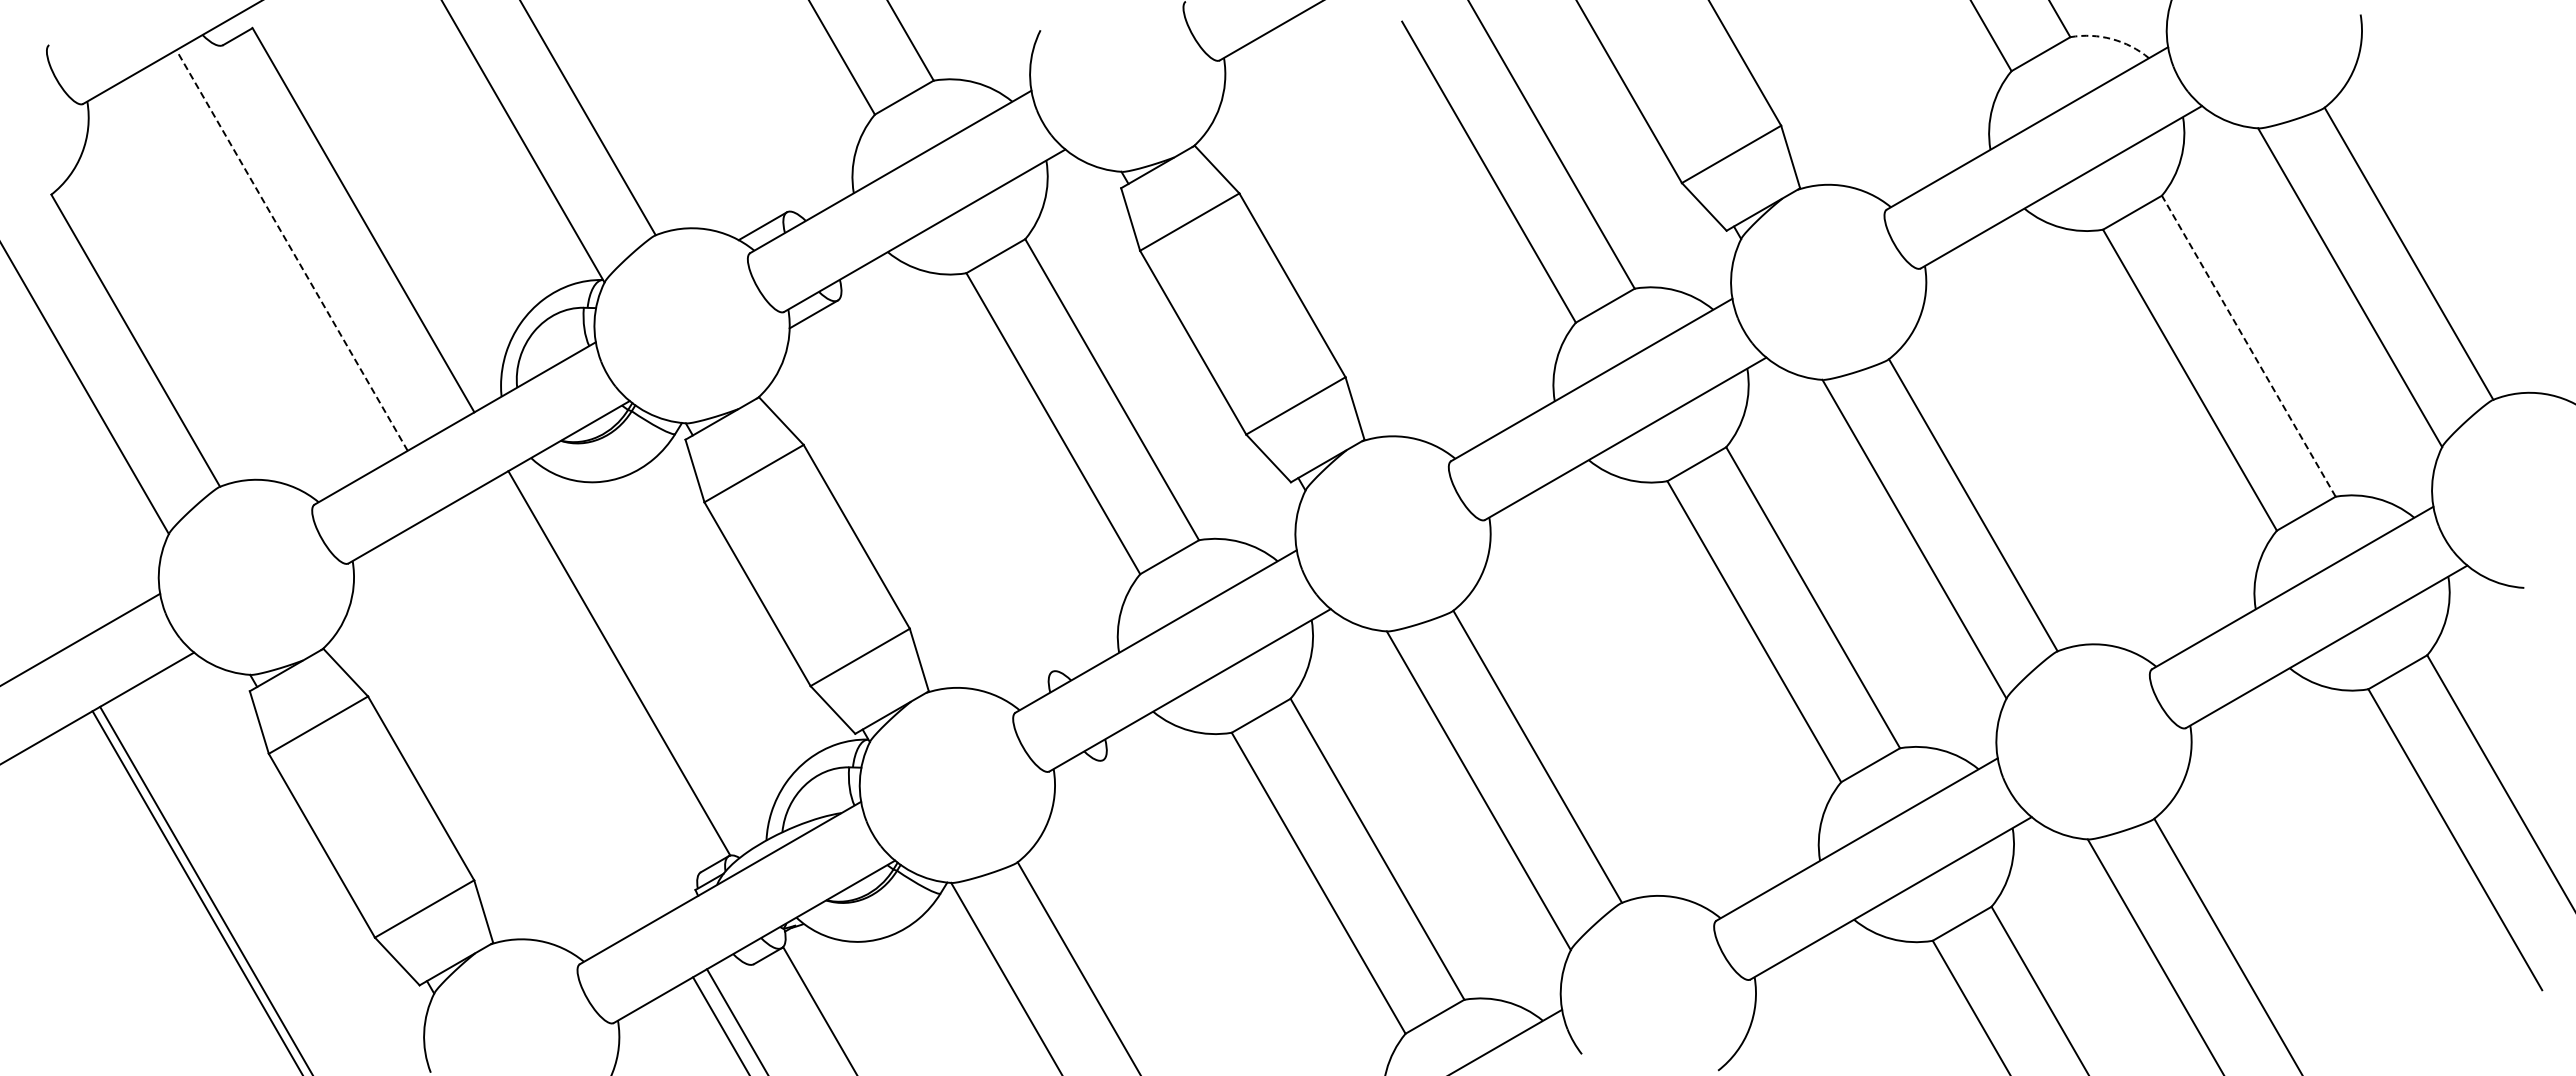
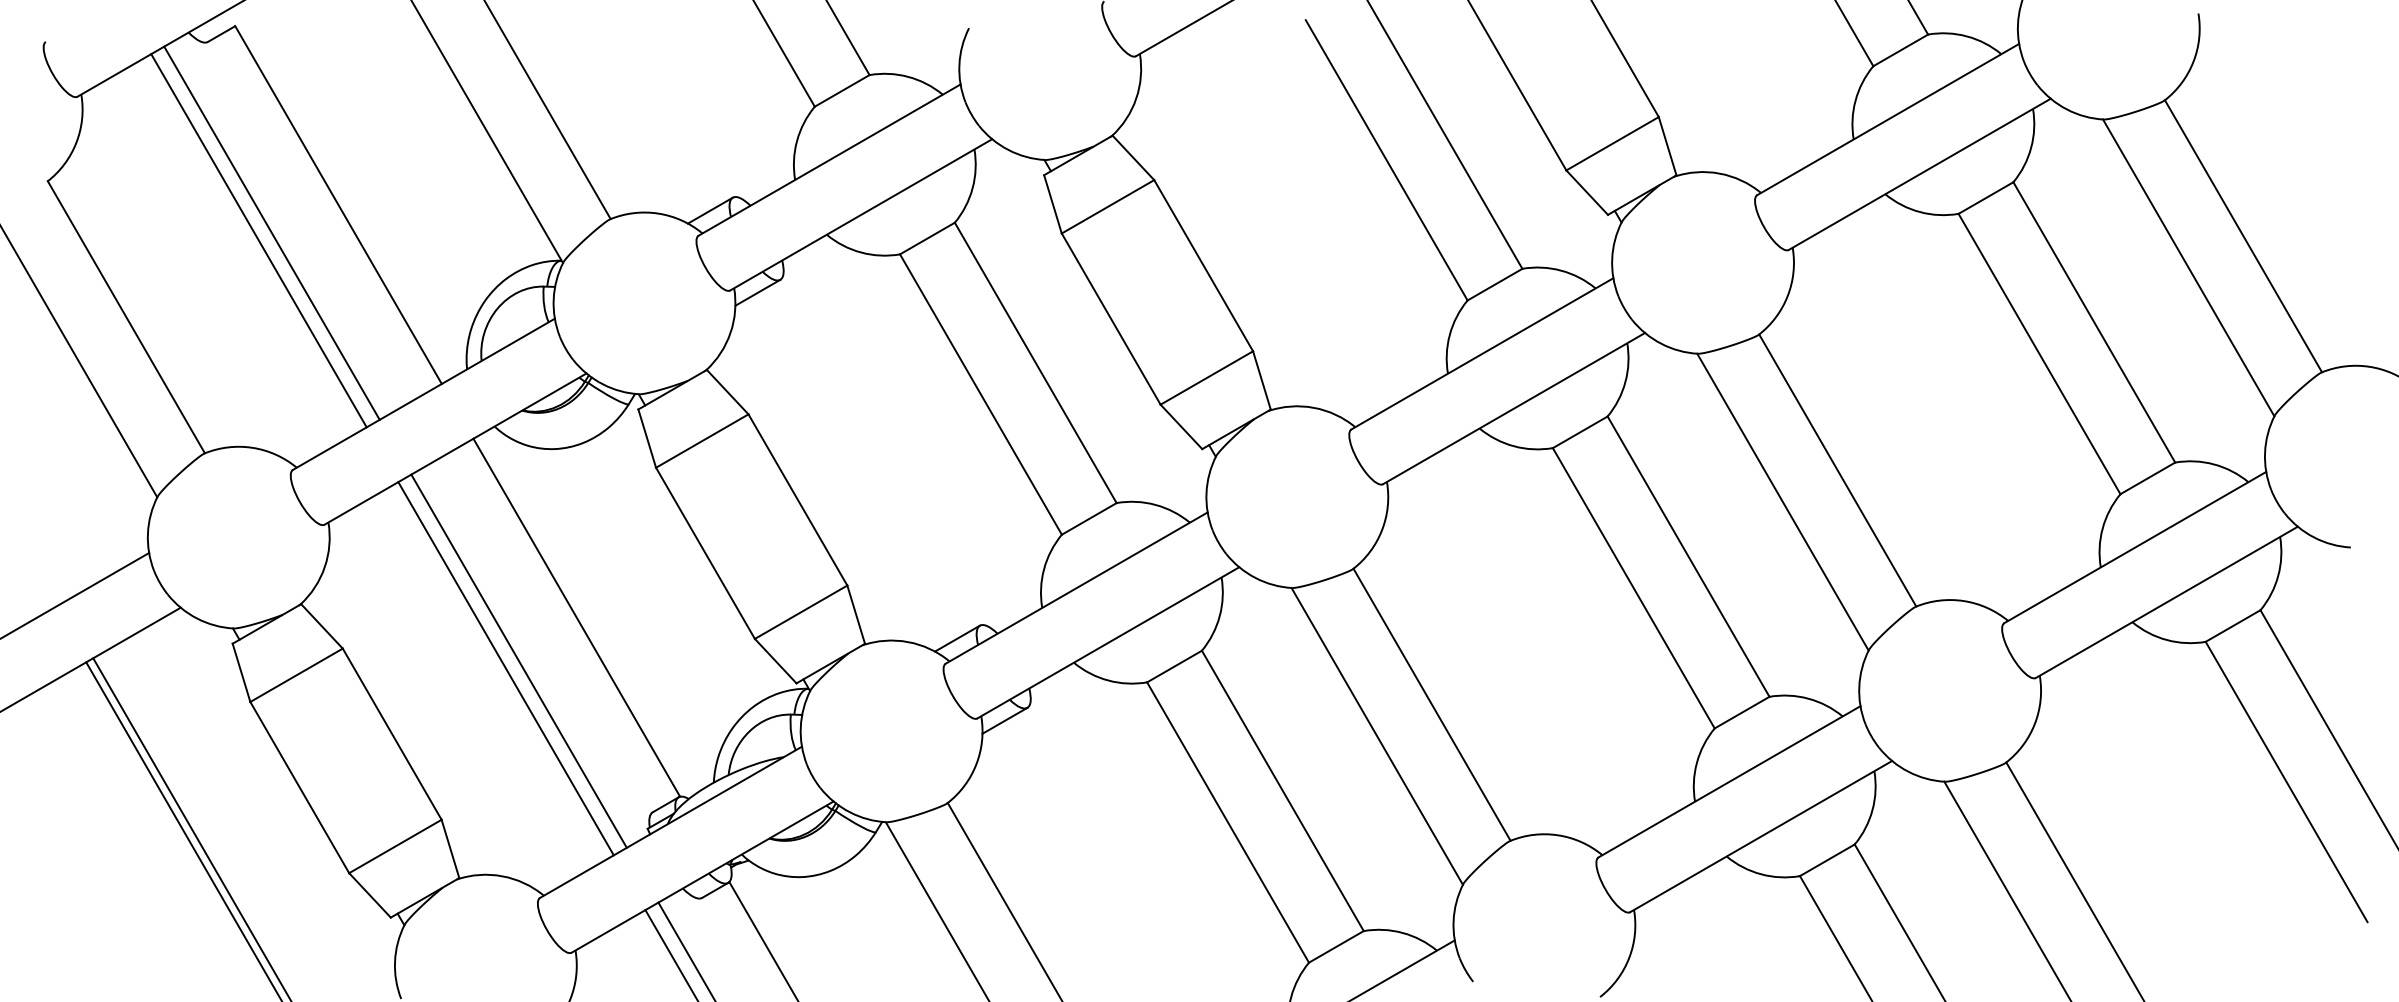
arc: (2112, 39) -> (1967, 36), dashed -> solid
line: (291, 250) -> (271, 233), dashed -> solid
line: (277, 258) -> (258, 240), added
line: (2248, 346) -> (2094, 322), dashed -> solid
line: (1028, 685) -> (957, 638), added
line: (557, 709) -> (519, 660), added
line: (543, 717) -> (506, 668), added
line: (1079, 773) -> (1005, 720), added

